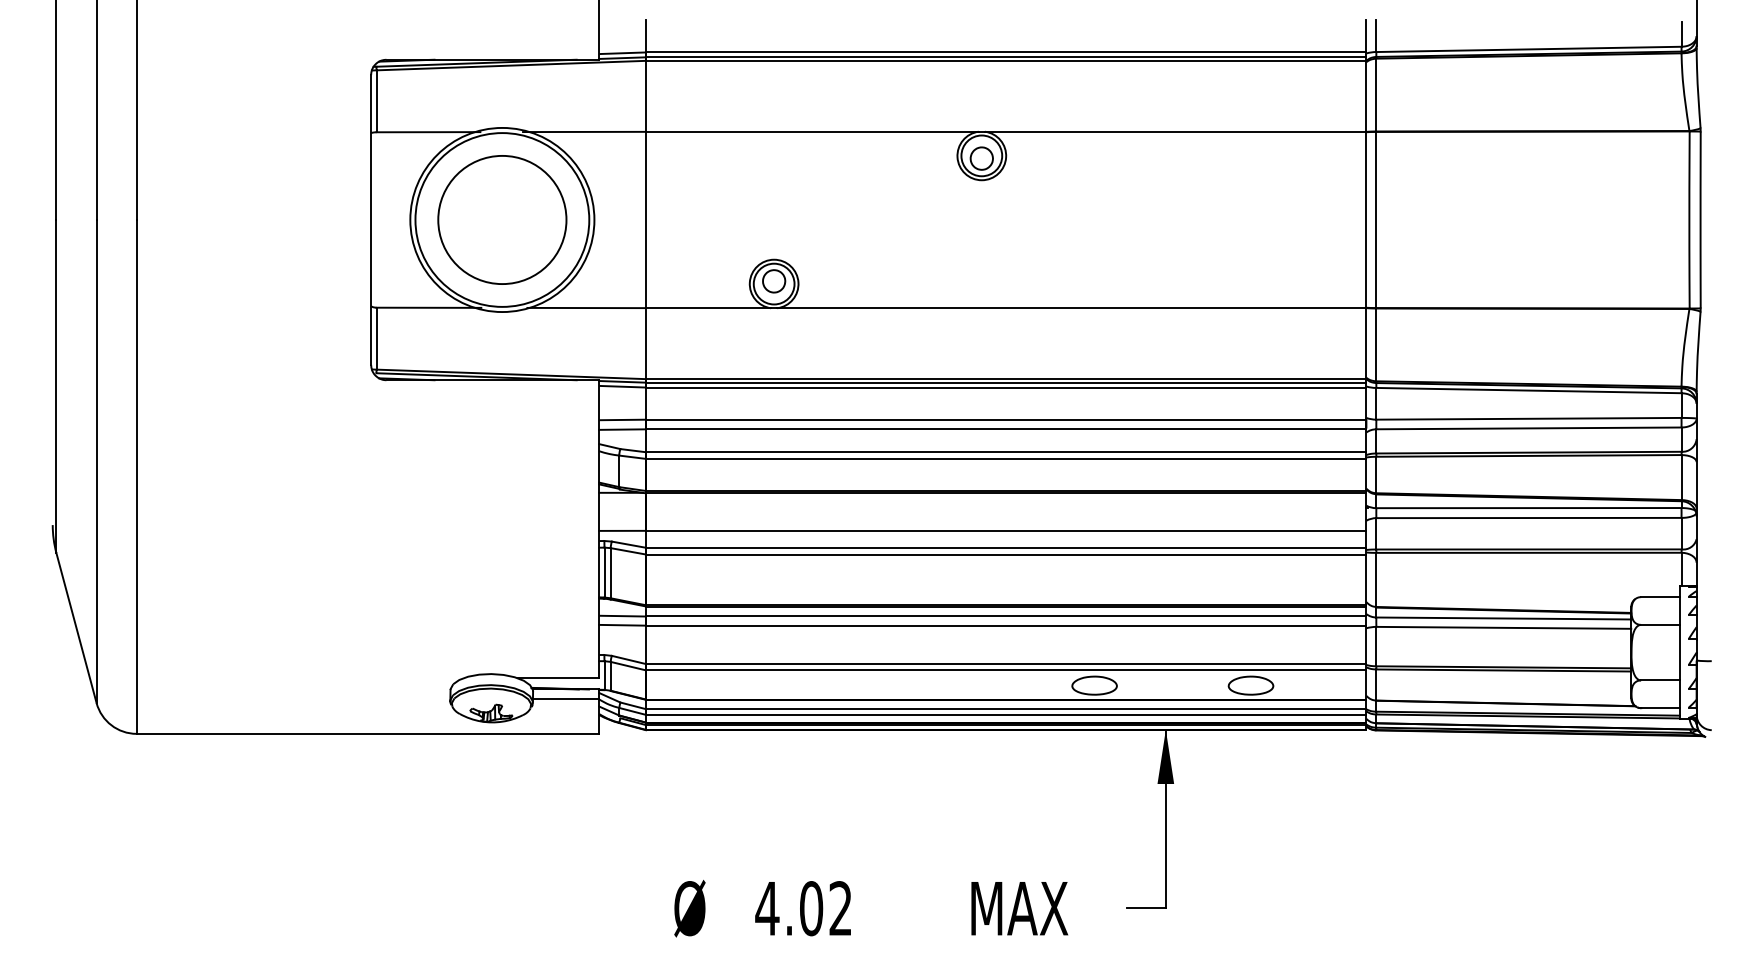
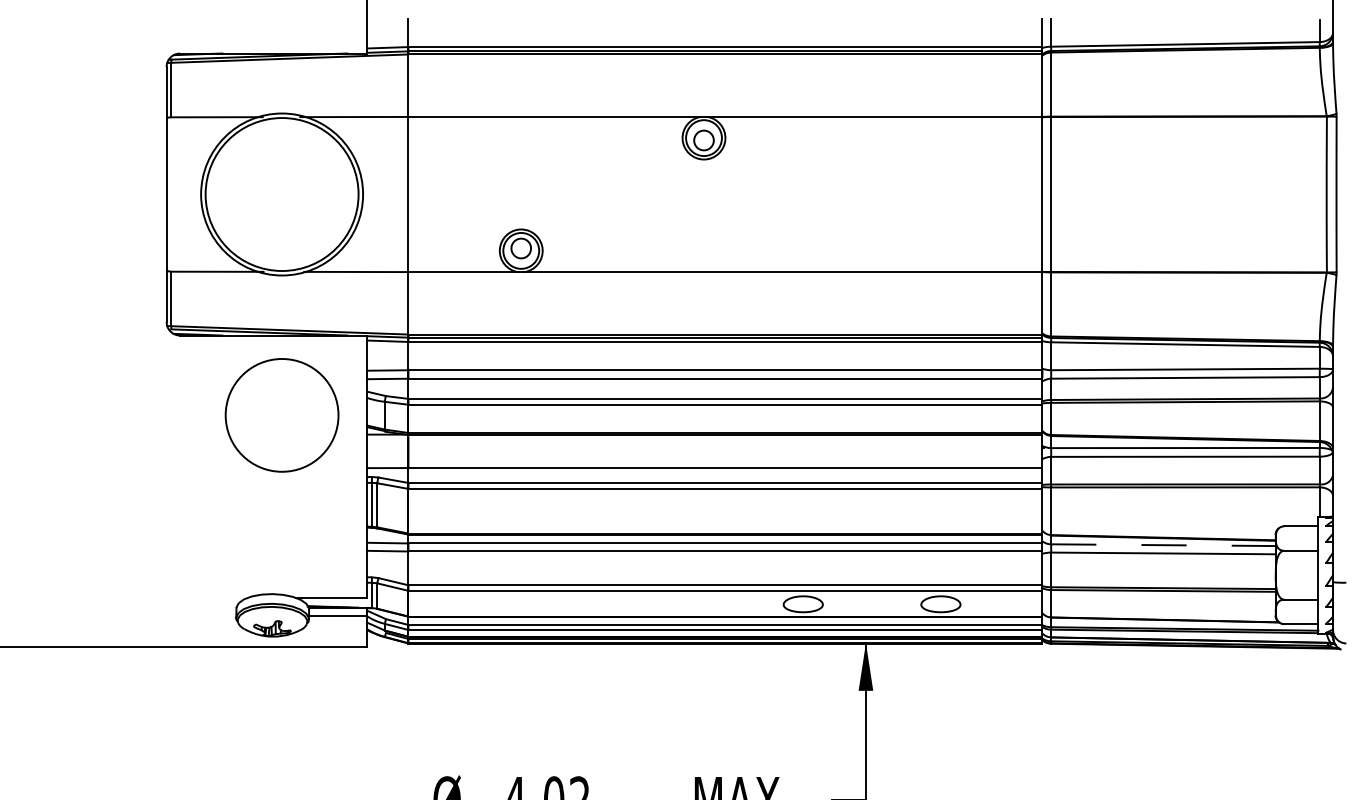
circle: (502, 219) -> (282, 414), moved
line: (1502, 618) -> (1162, 545), solid -> dashed

